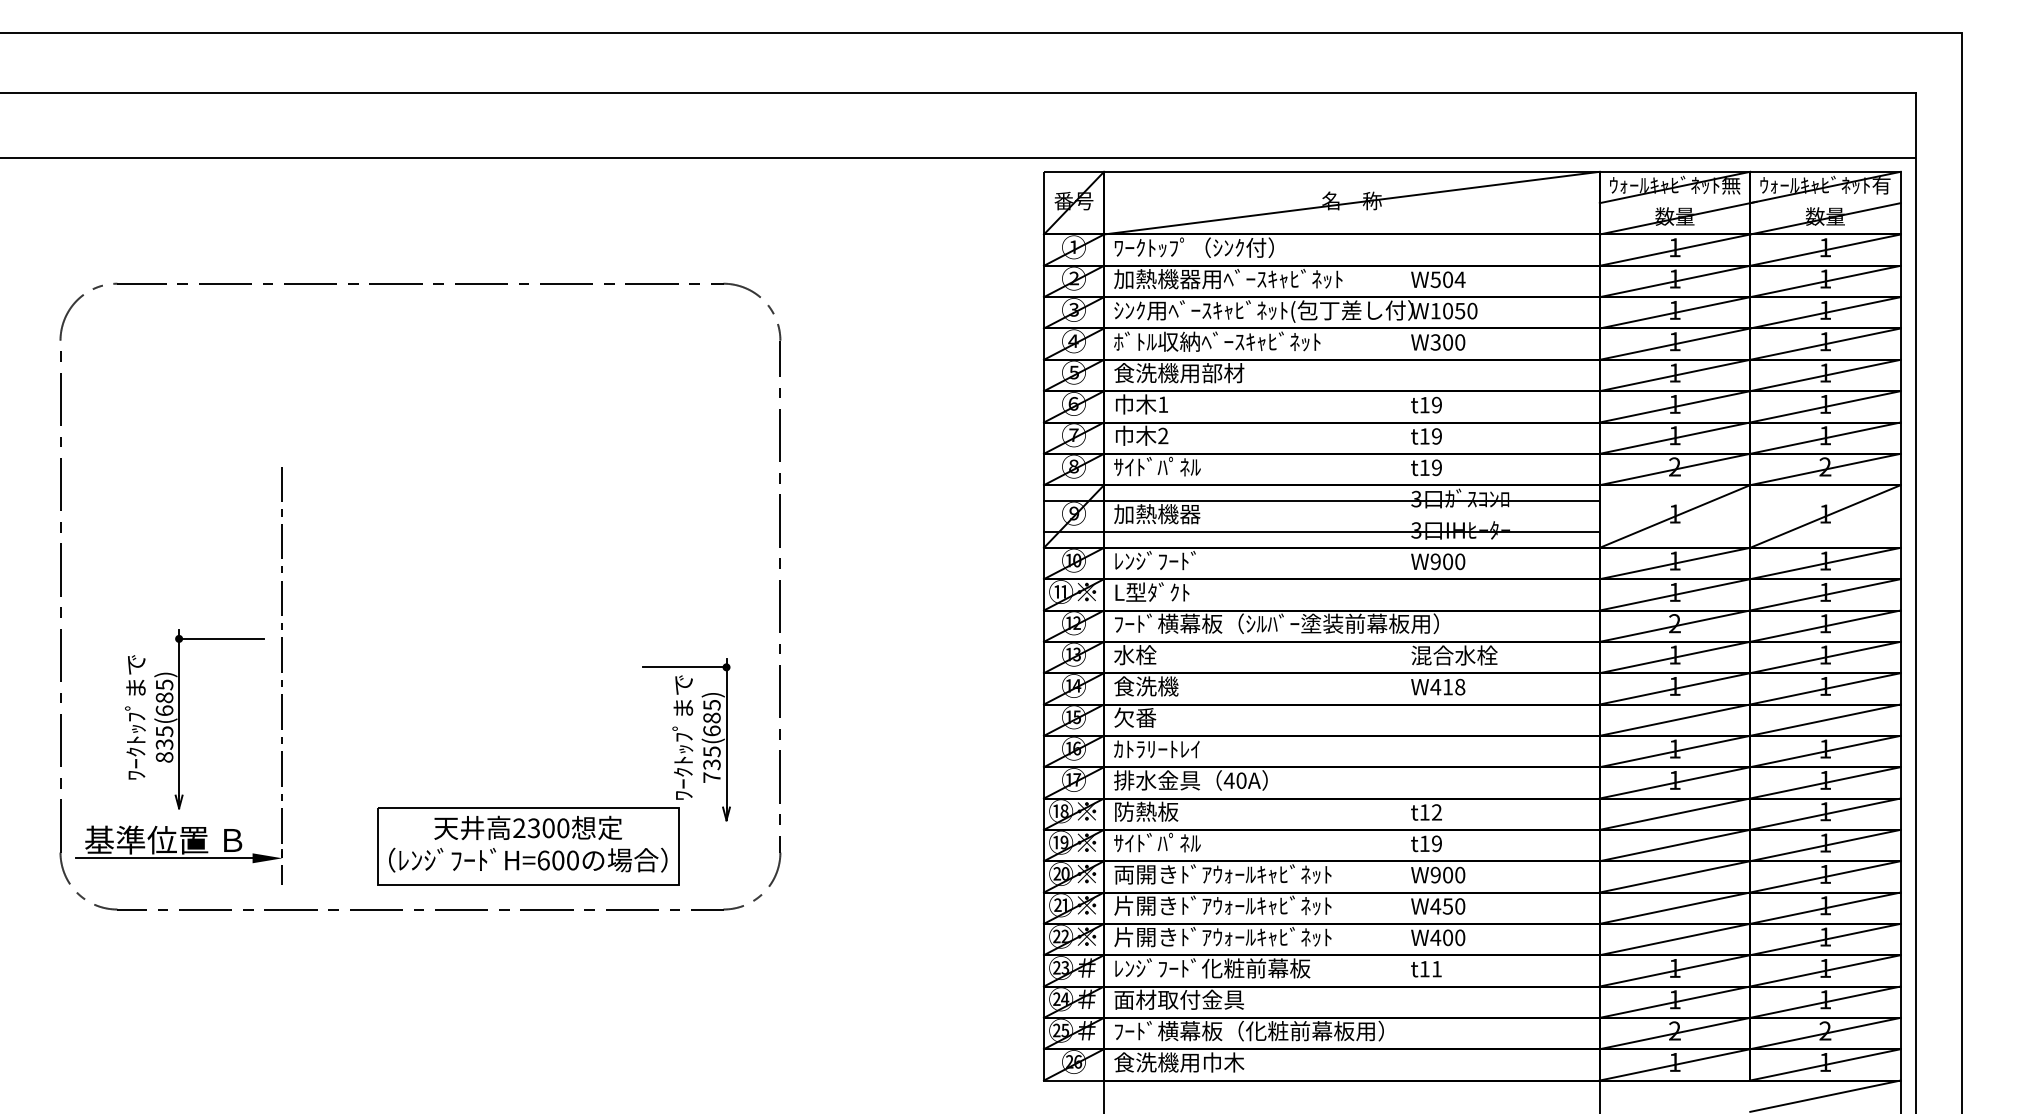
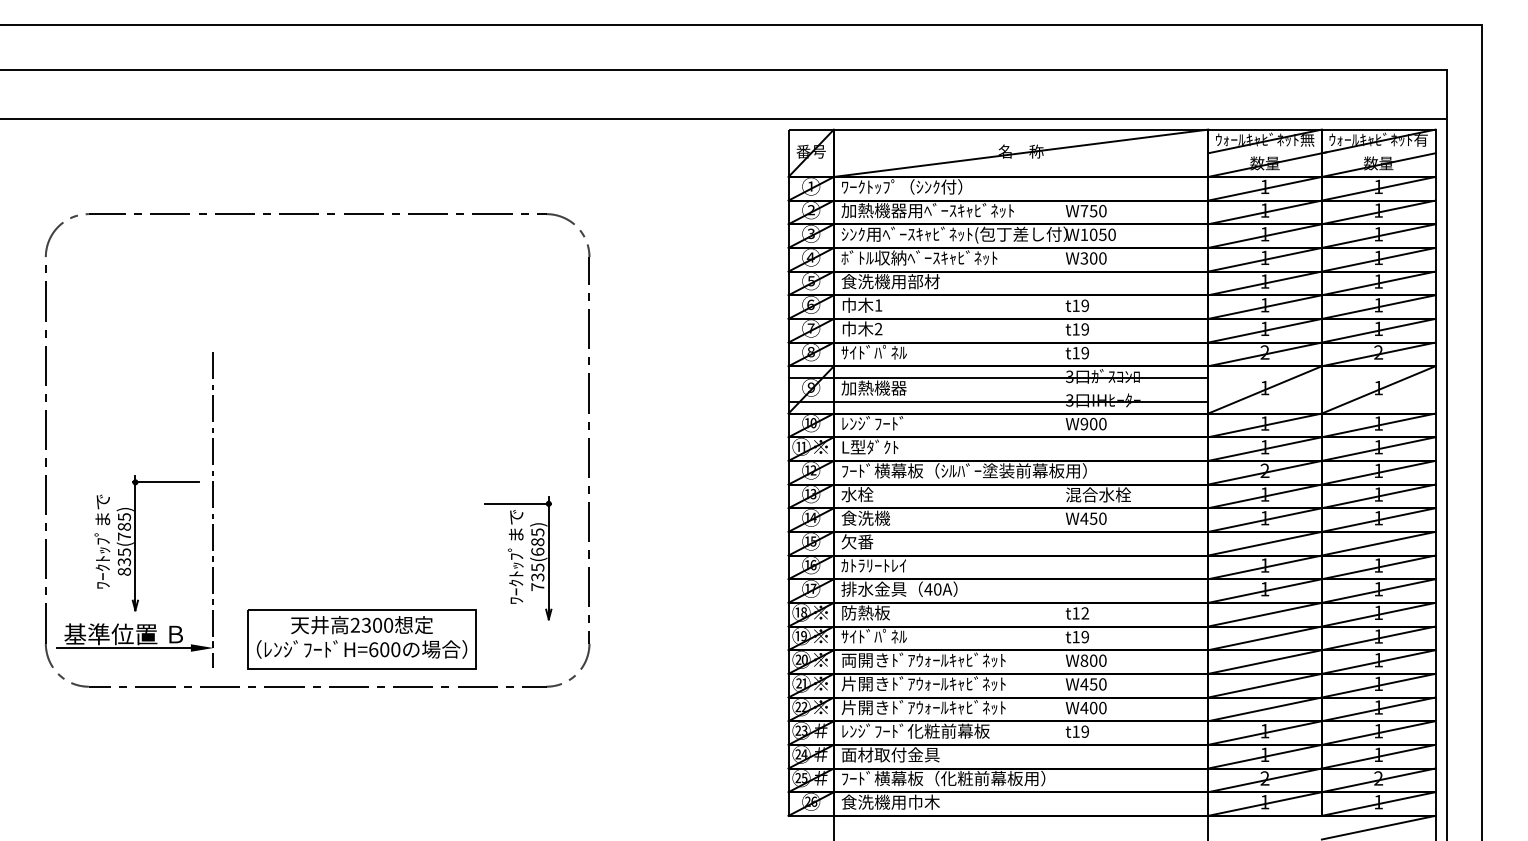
text: (1447, 278) -> (1093, 210), W504 -> W750
text: (1453, 686) -> (1097, 518), W418 -> W450
text: (164, 710) -> (124, 536), 835(685) -> 835(785)
part: (527, 846) -> (361, 639), moved
text: (1435, 874) -> (1084, 660), W900 -> W800
text: (1435, 968) -> (1084, 731), t11 -> t19

